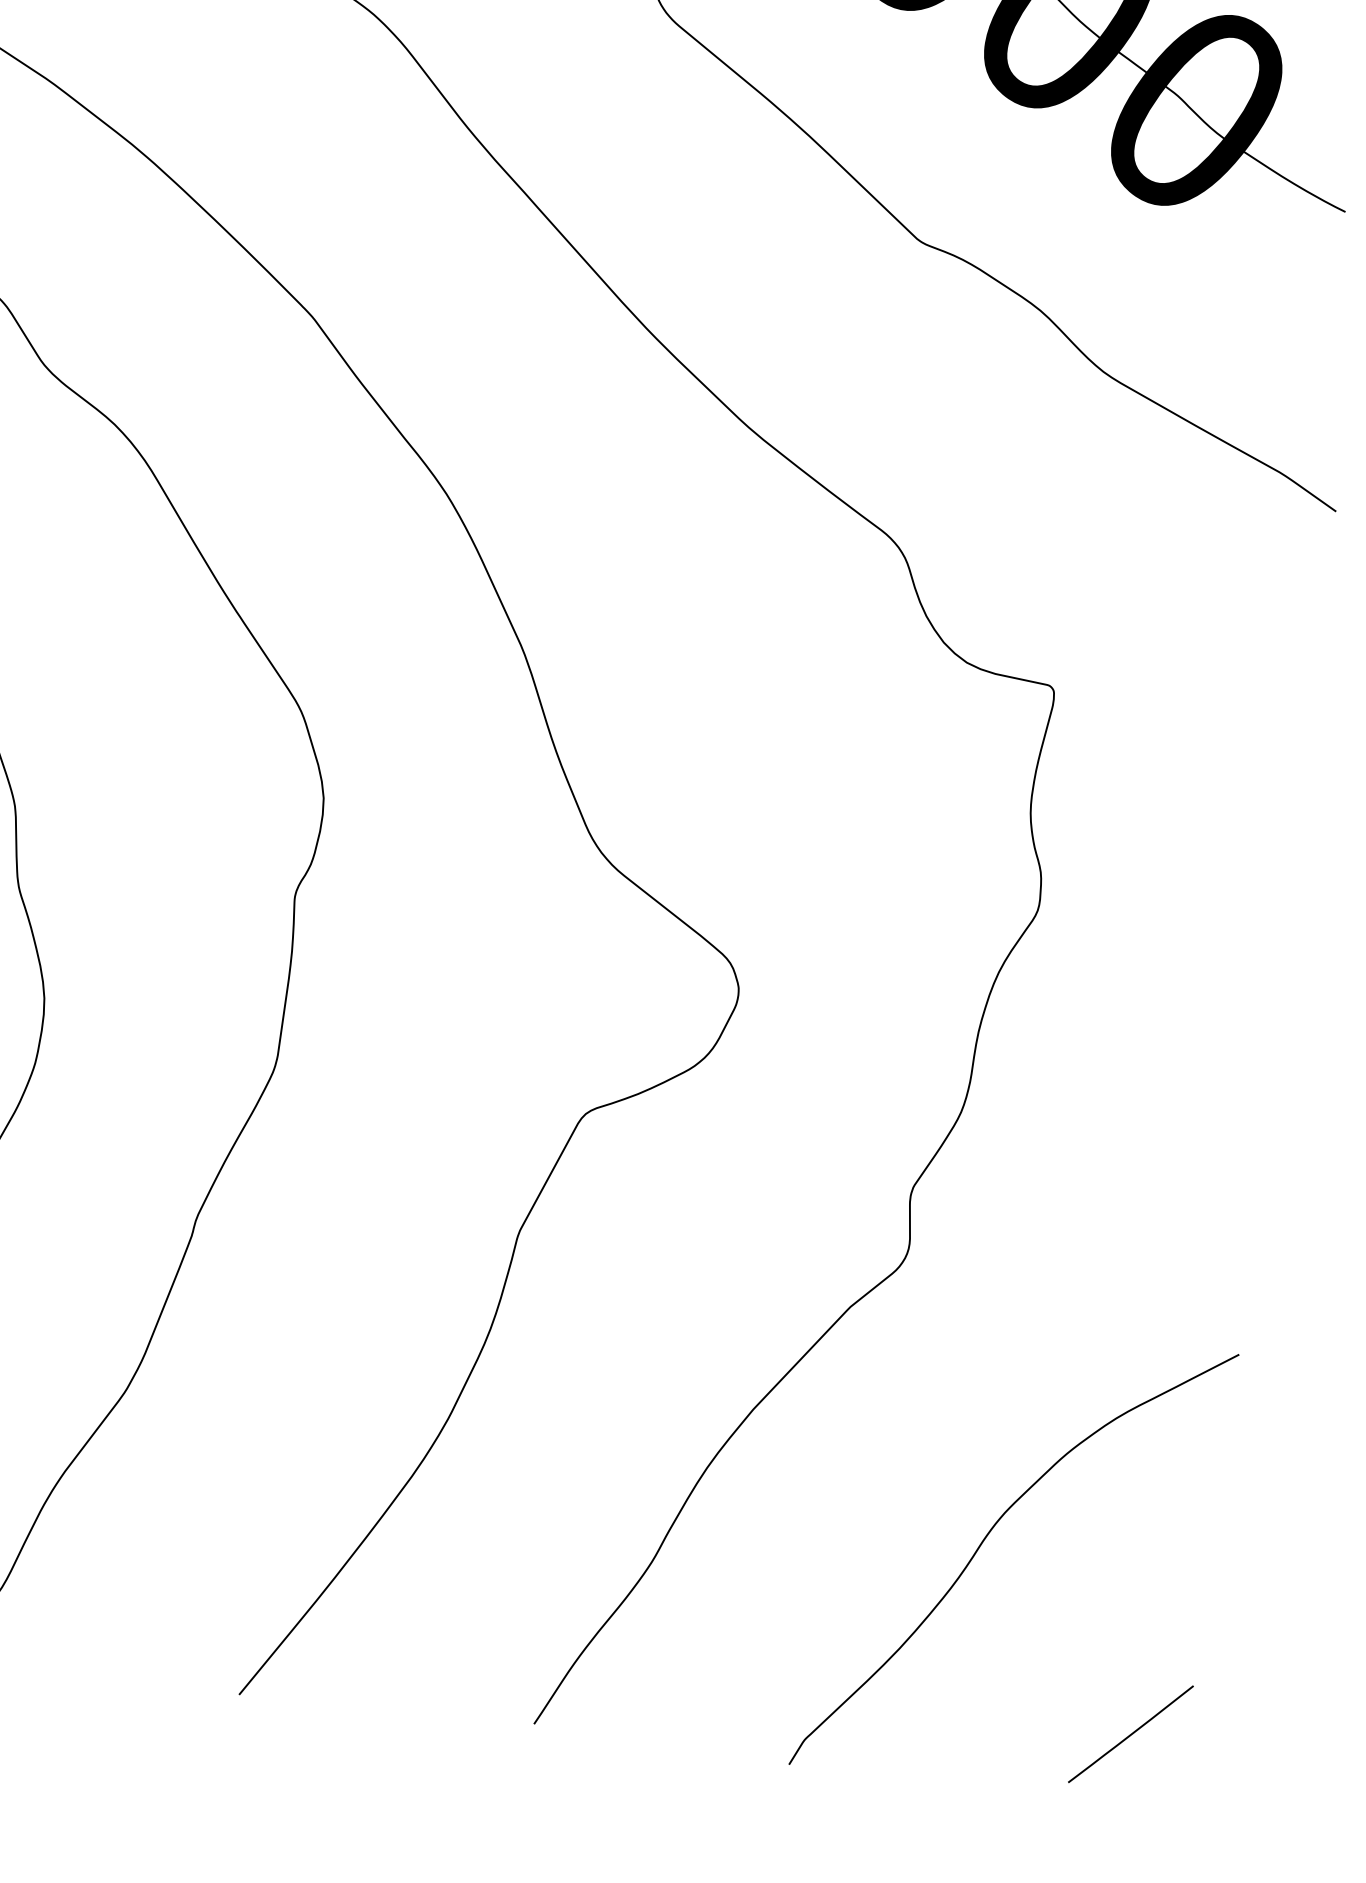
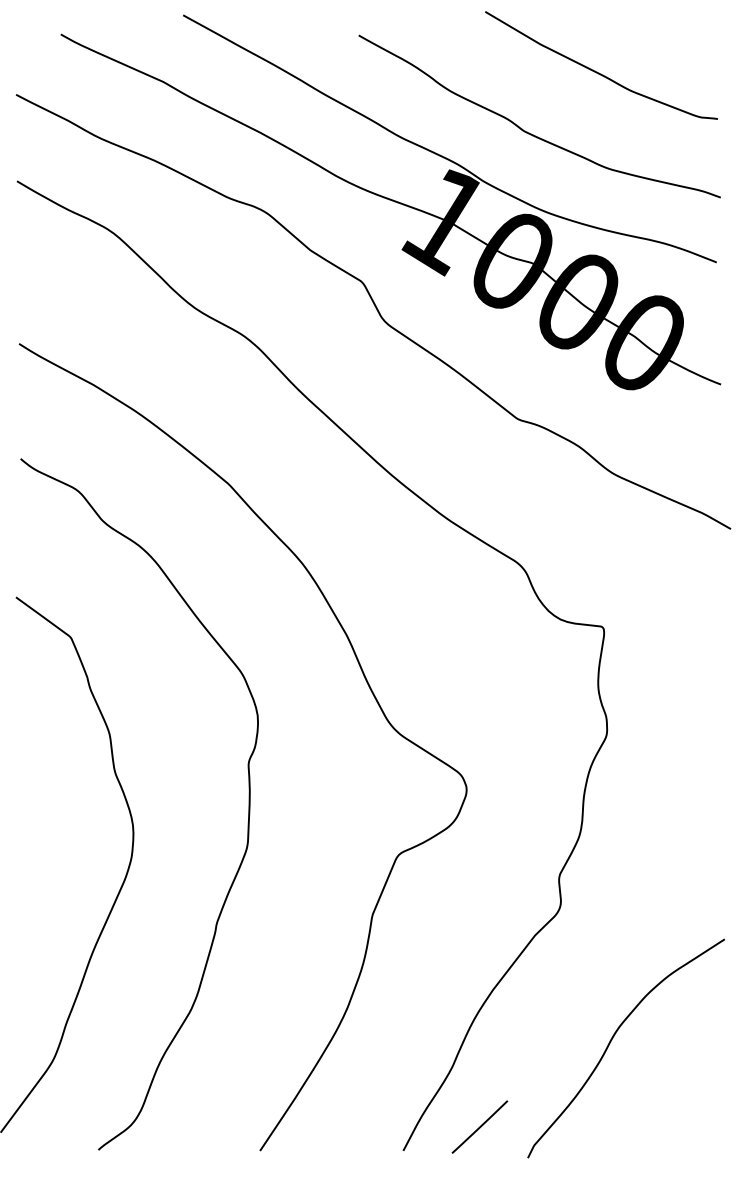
line: (1130, 1732) -> (479, 1126), moved

